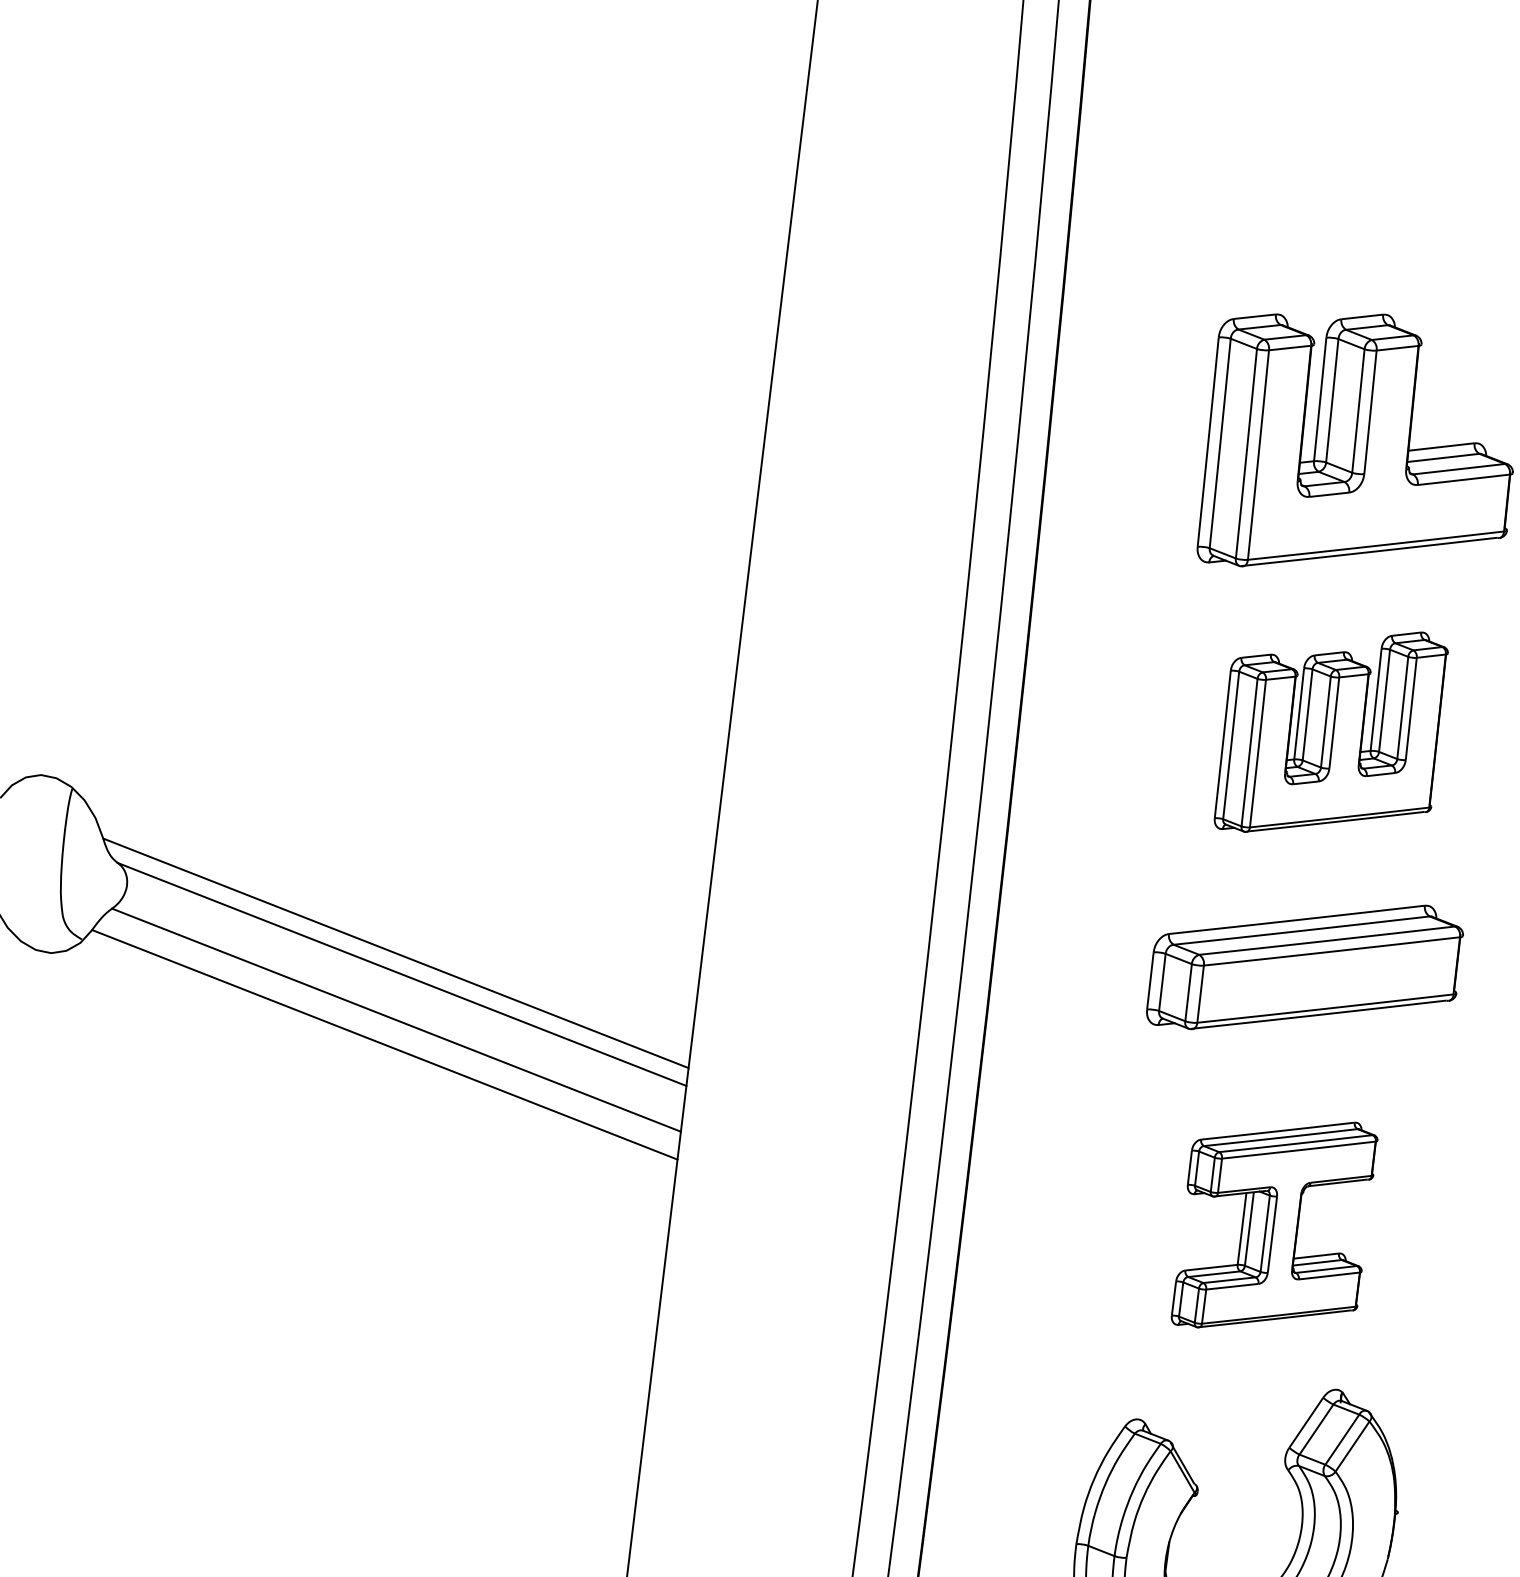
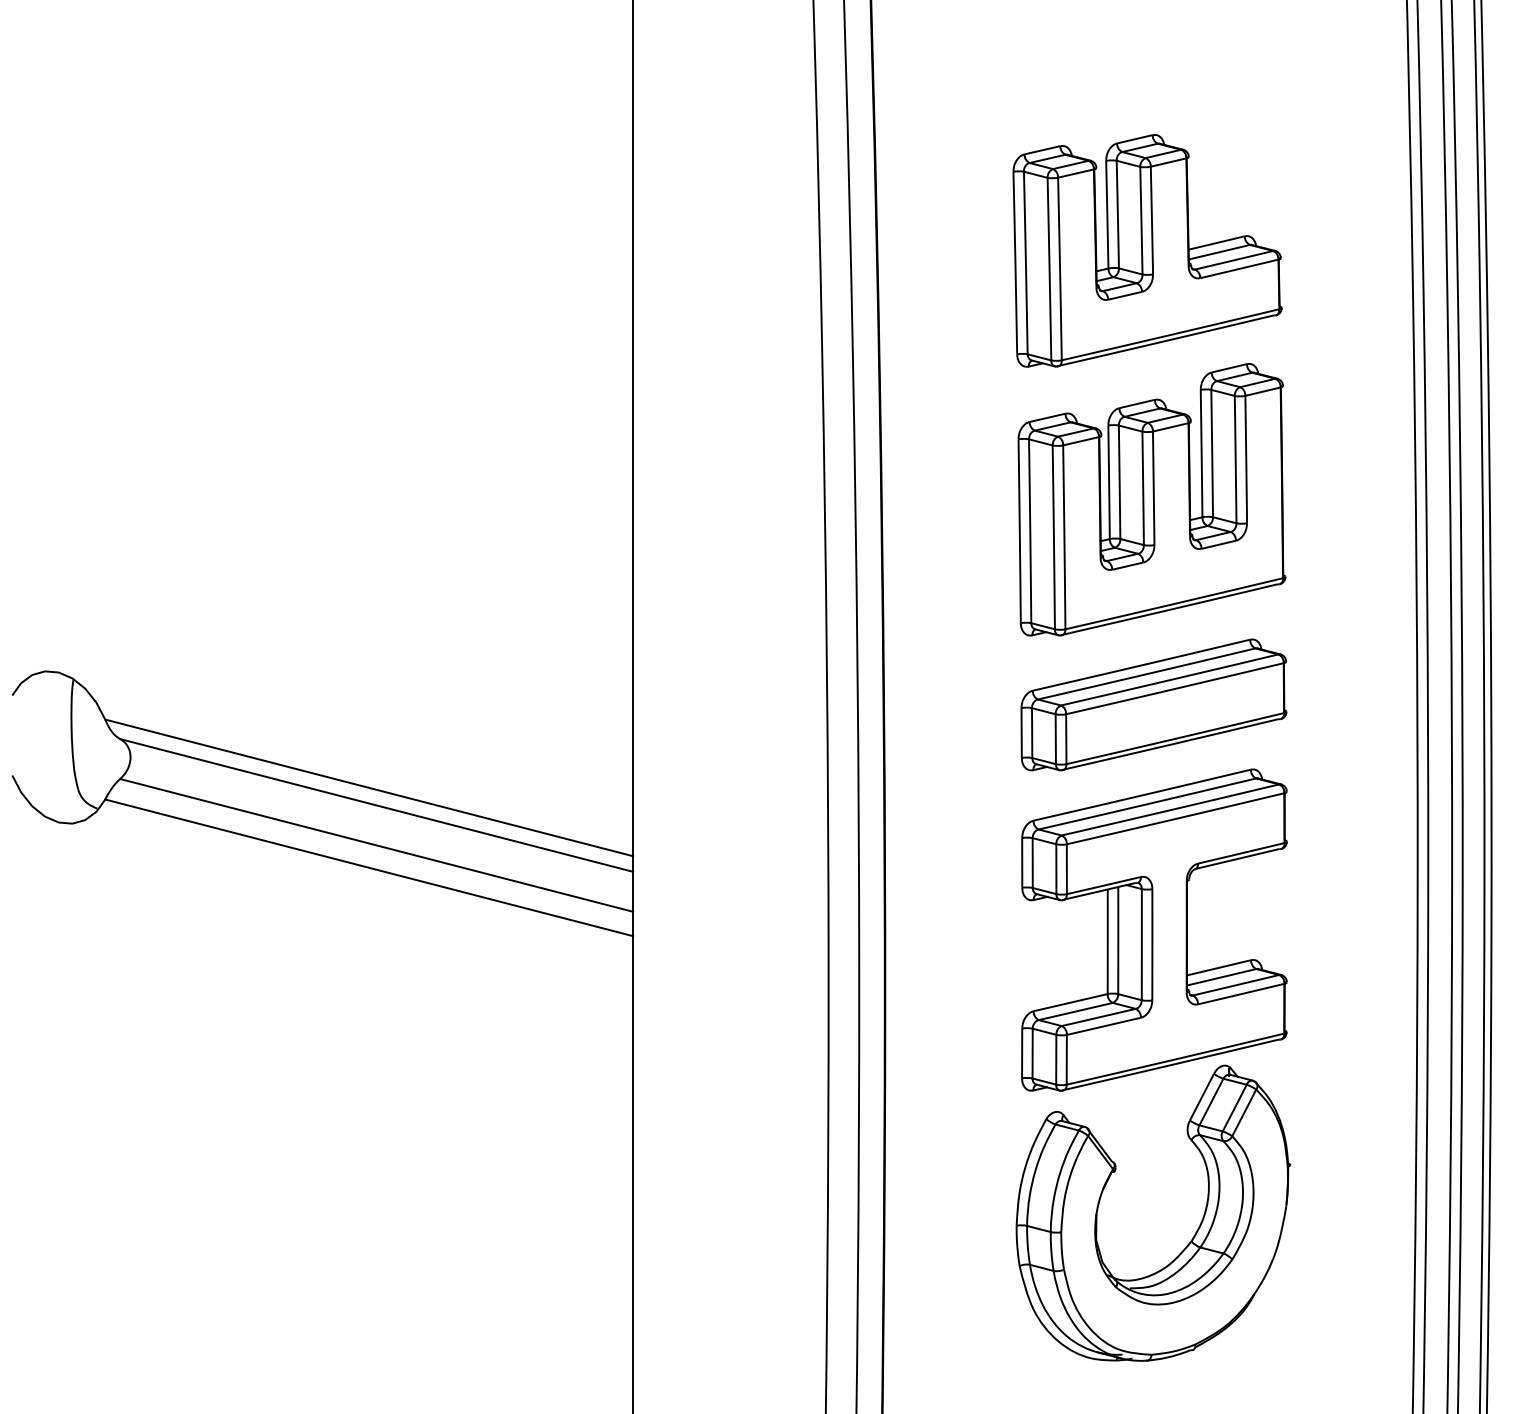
part: (1331, 731) -> (1151, 499), size x1.43
part: (1275, 1224) -> (1154, 929), size x1.67

